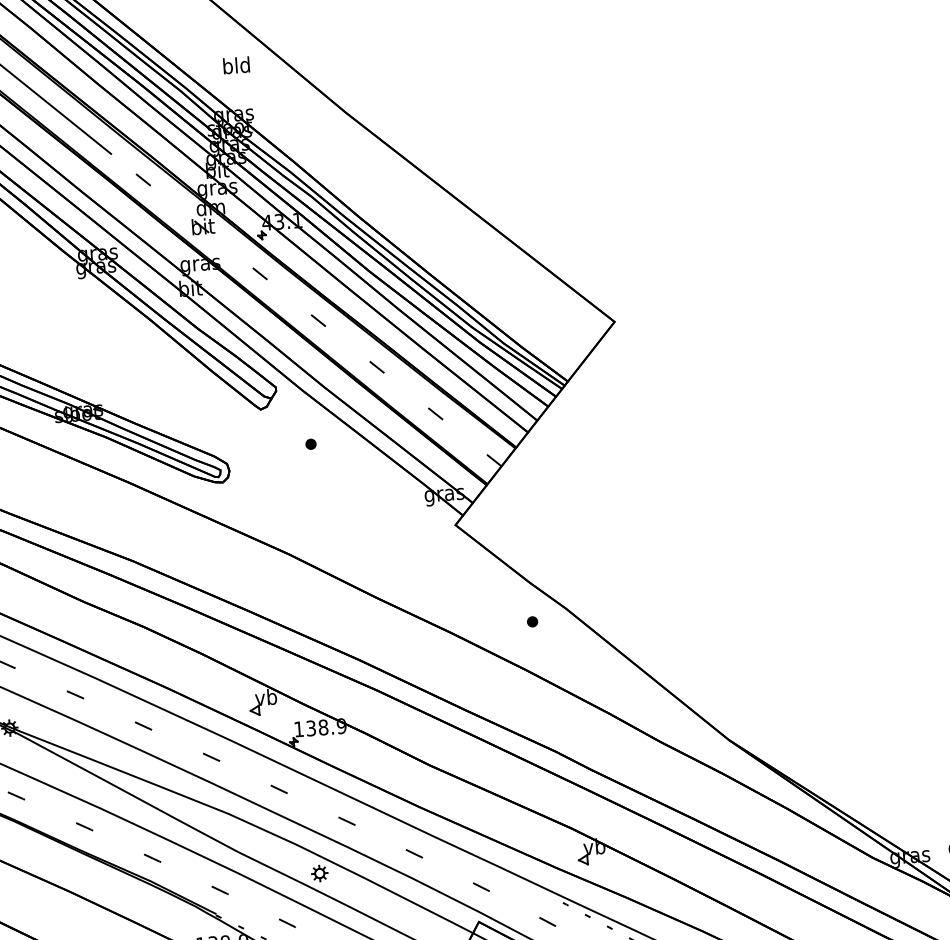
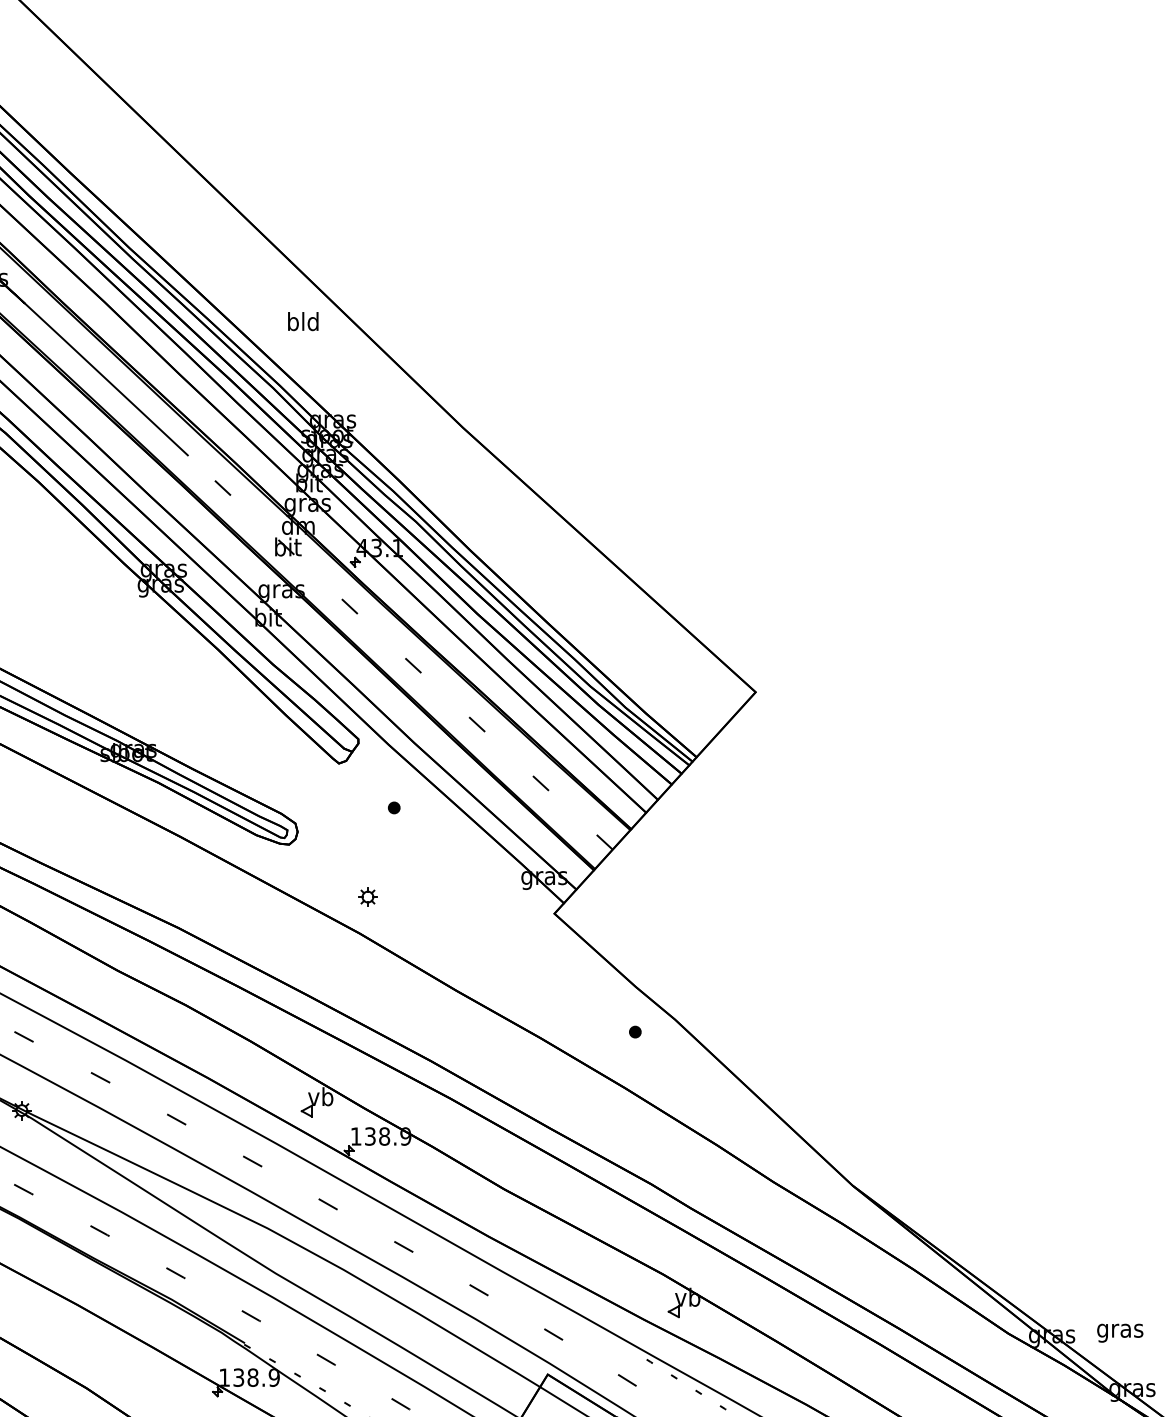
text: (236, 65) -> (303, 321), moved
part: (319, 873) -> (367, 896), moved

